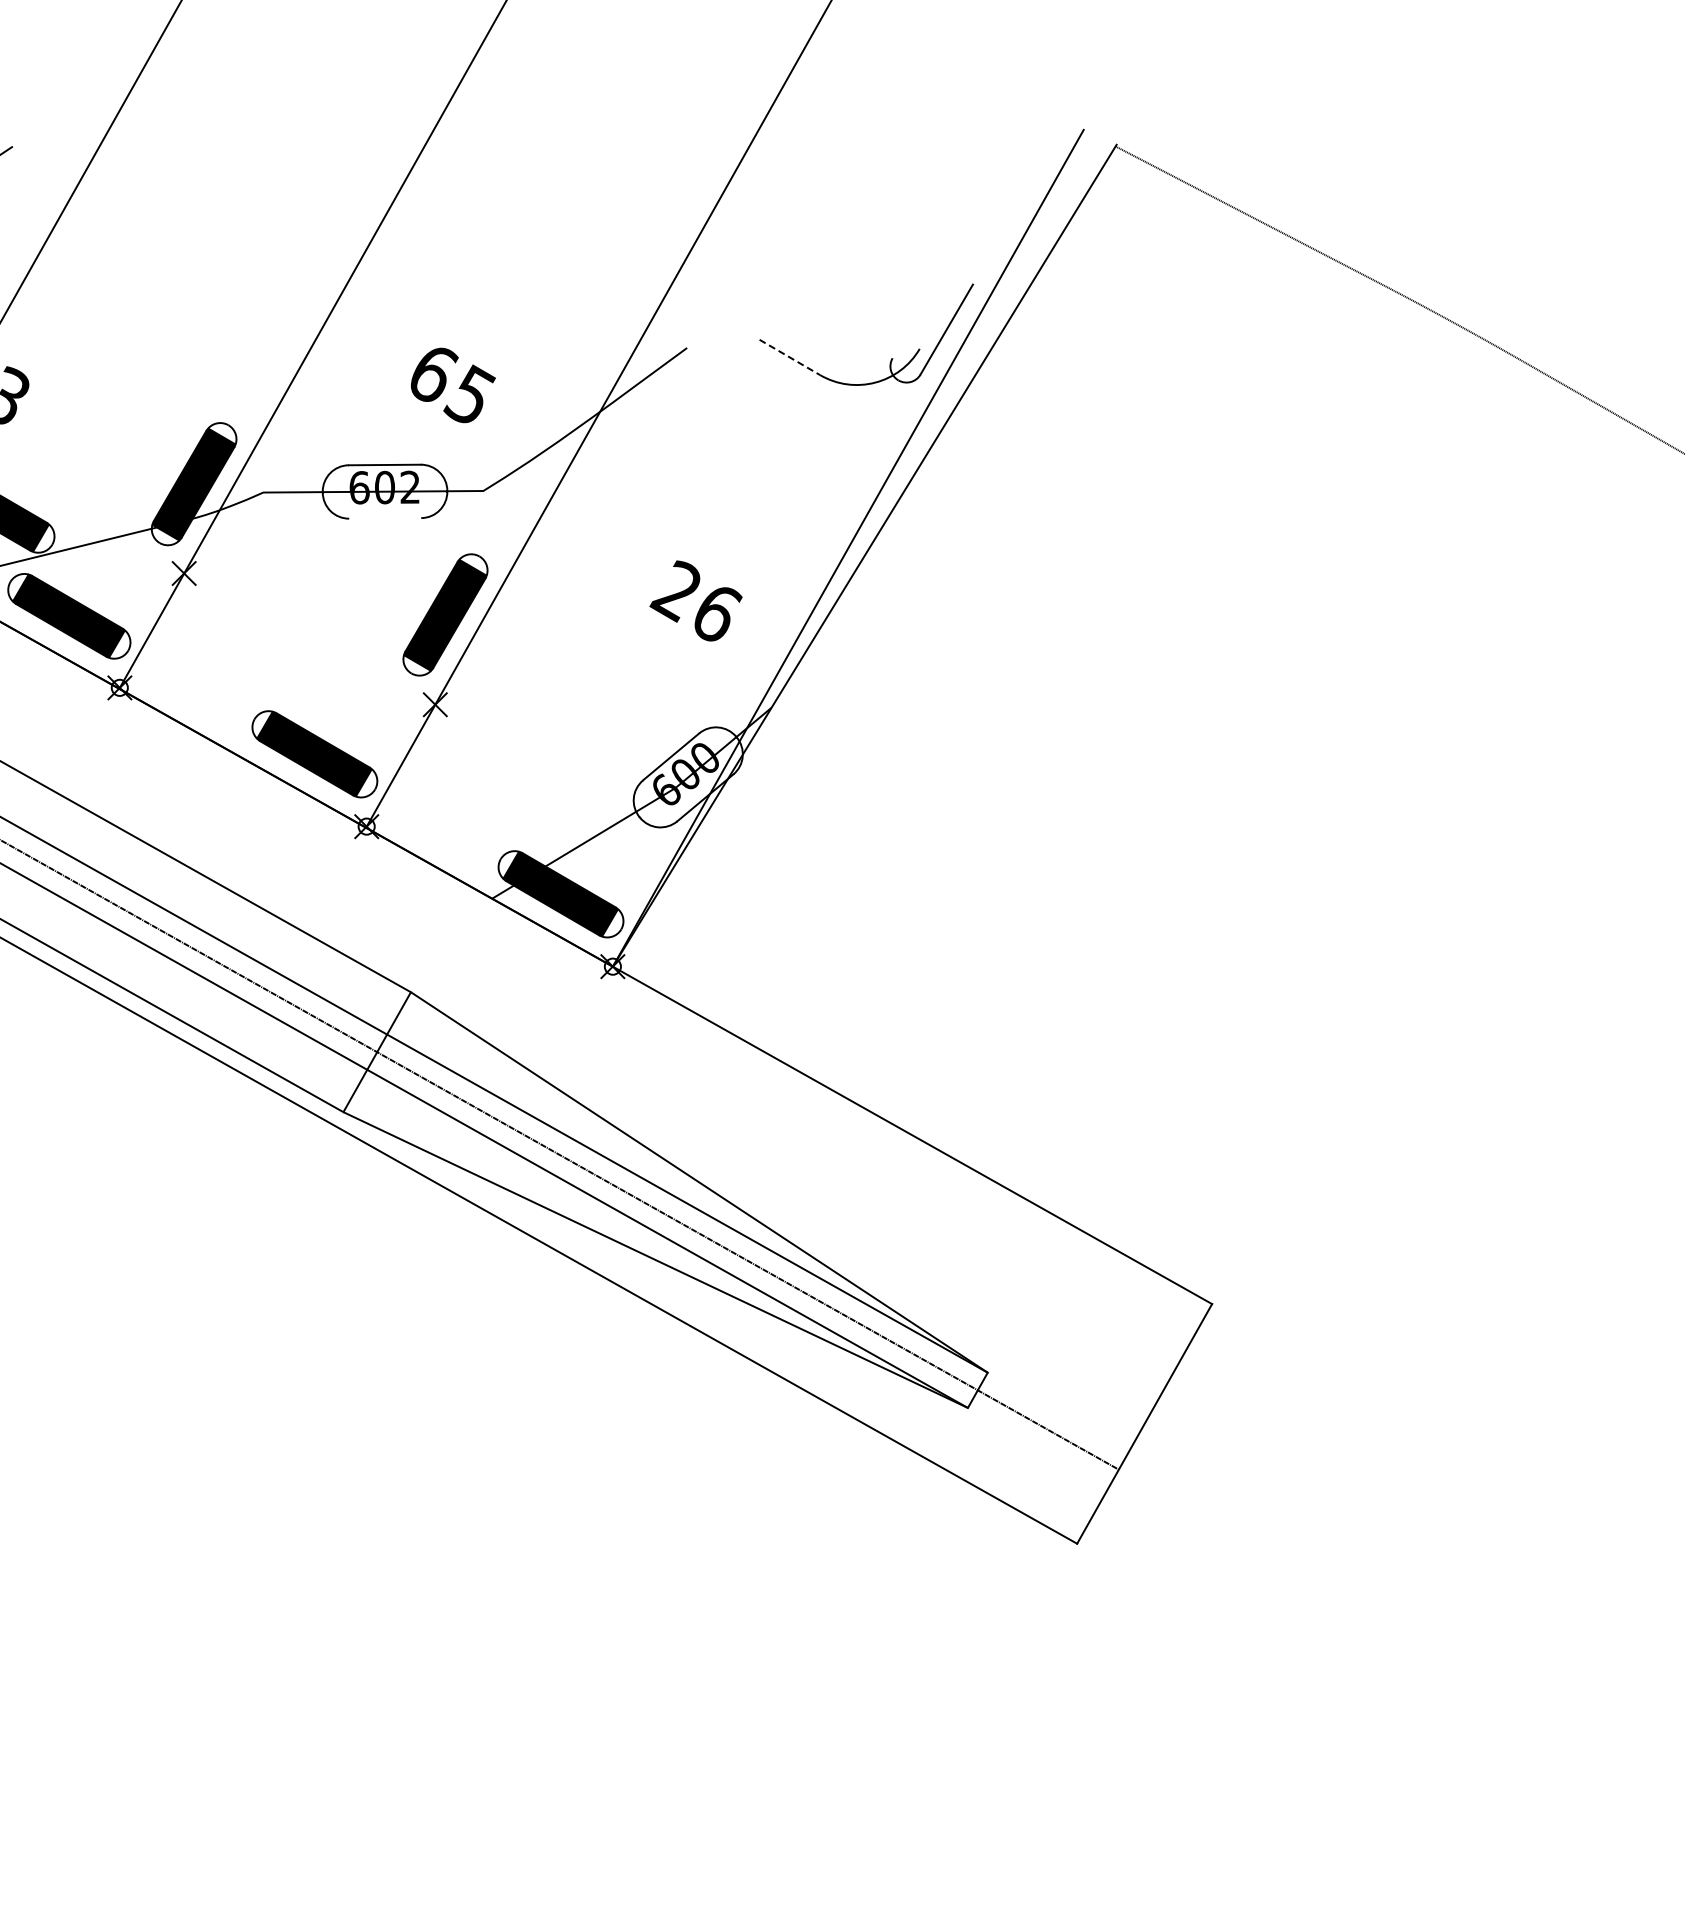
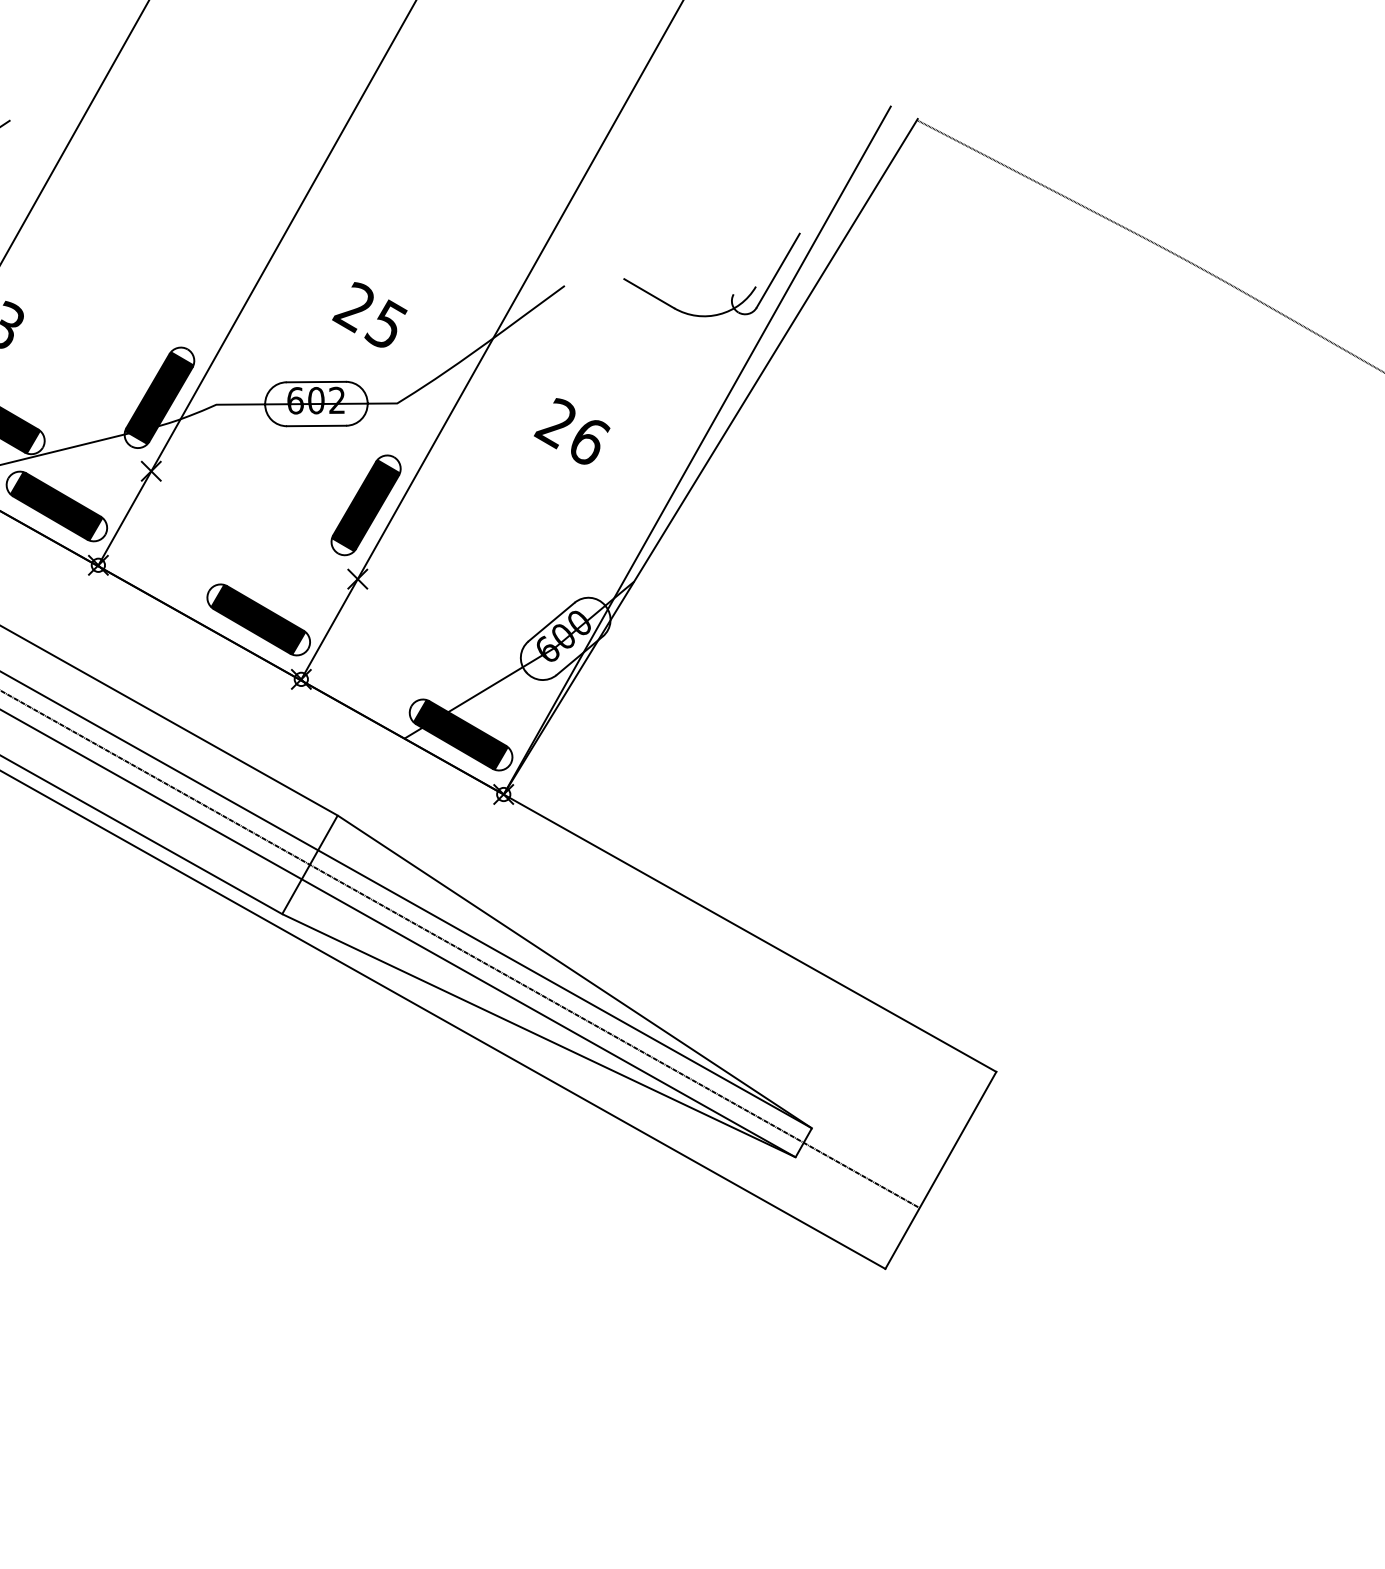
line: (790, 357) -> (649, 293), dashed -> solid
text: (431, 374) -> (354, 307), 65 -> 25
line: (385, 518) -> (316, 426), added
text: (695, 600) -> (571, 430), moved

